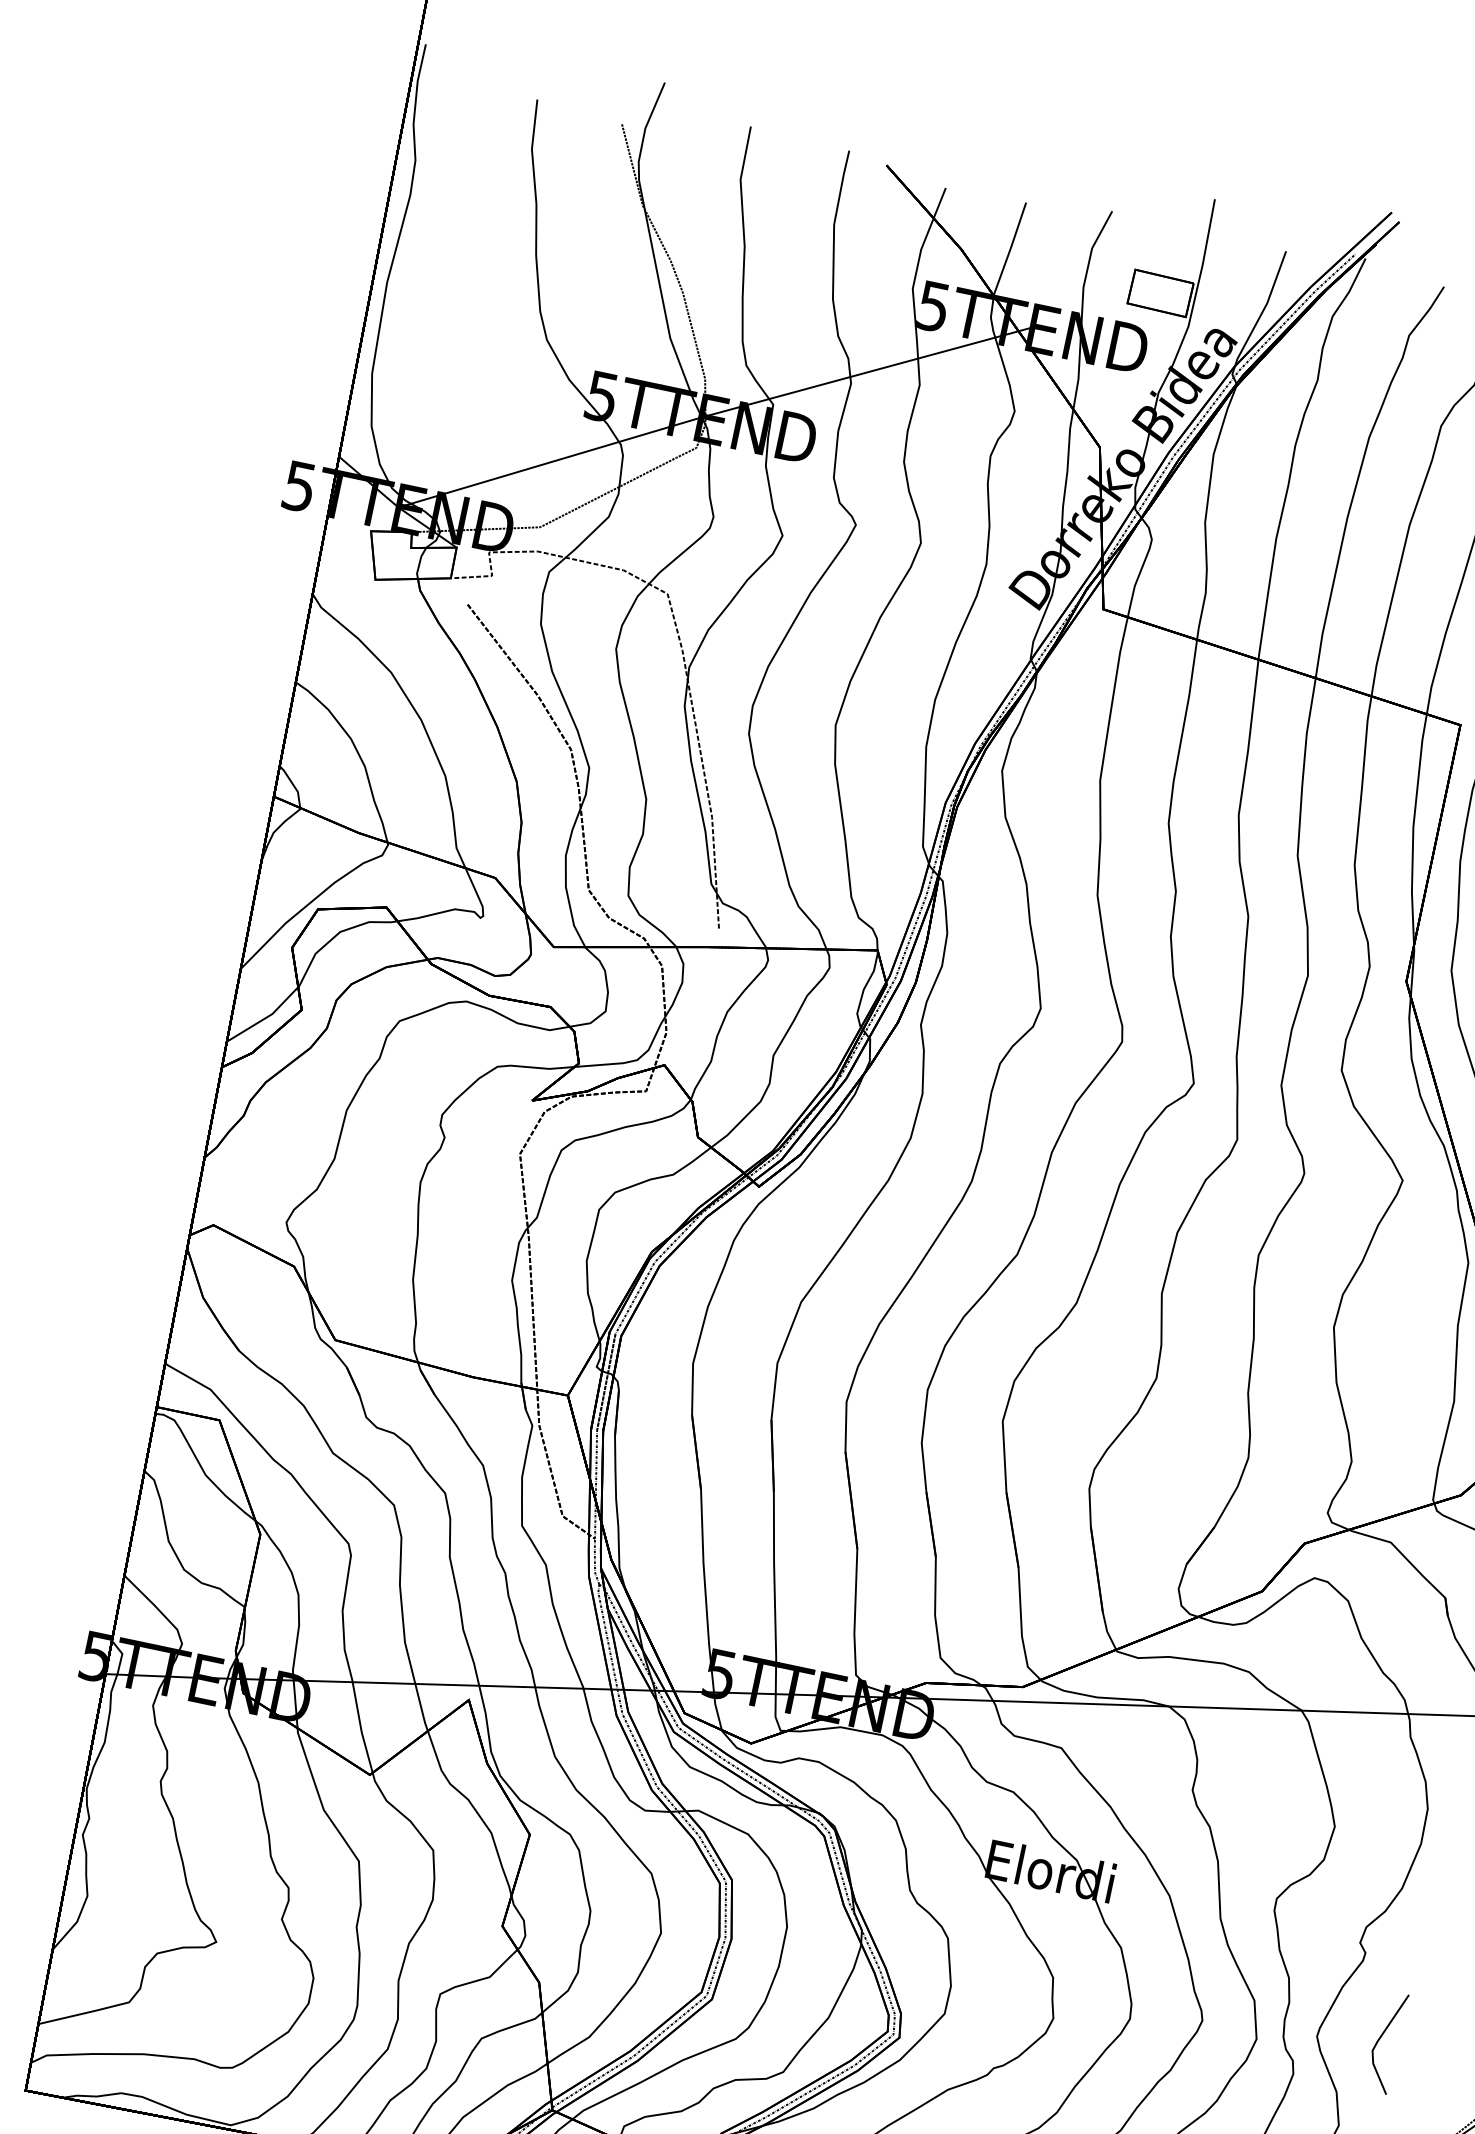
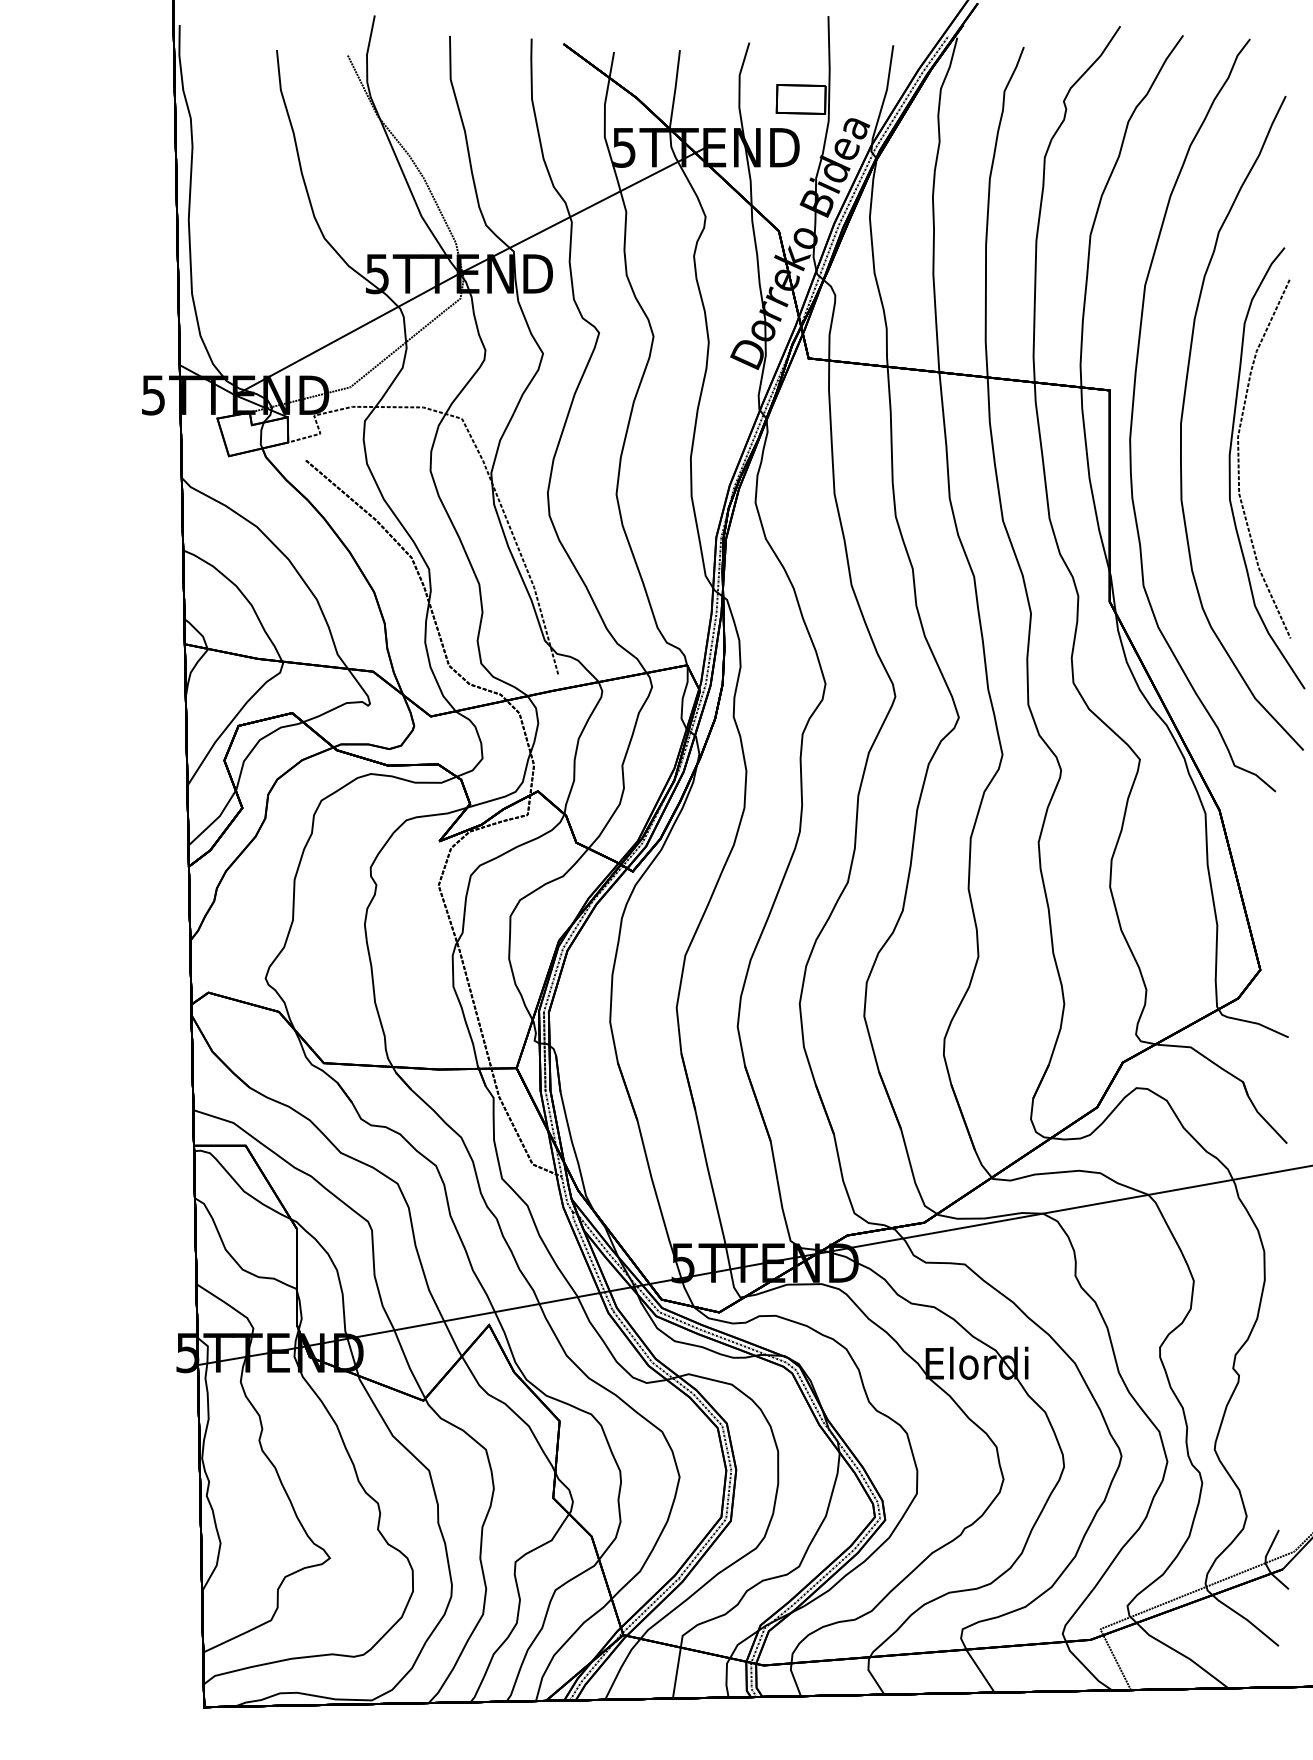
line: (1380, 2039) -> (1265, 1441), removed

